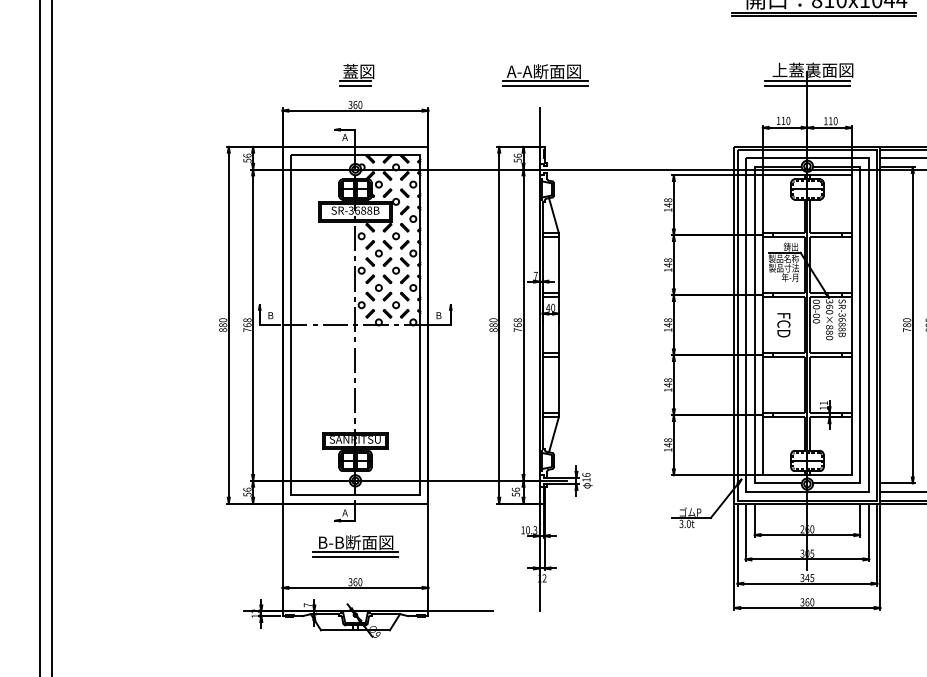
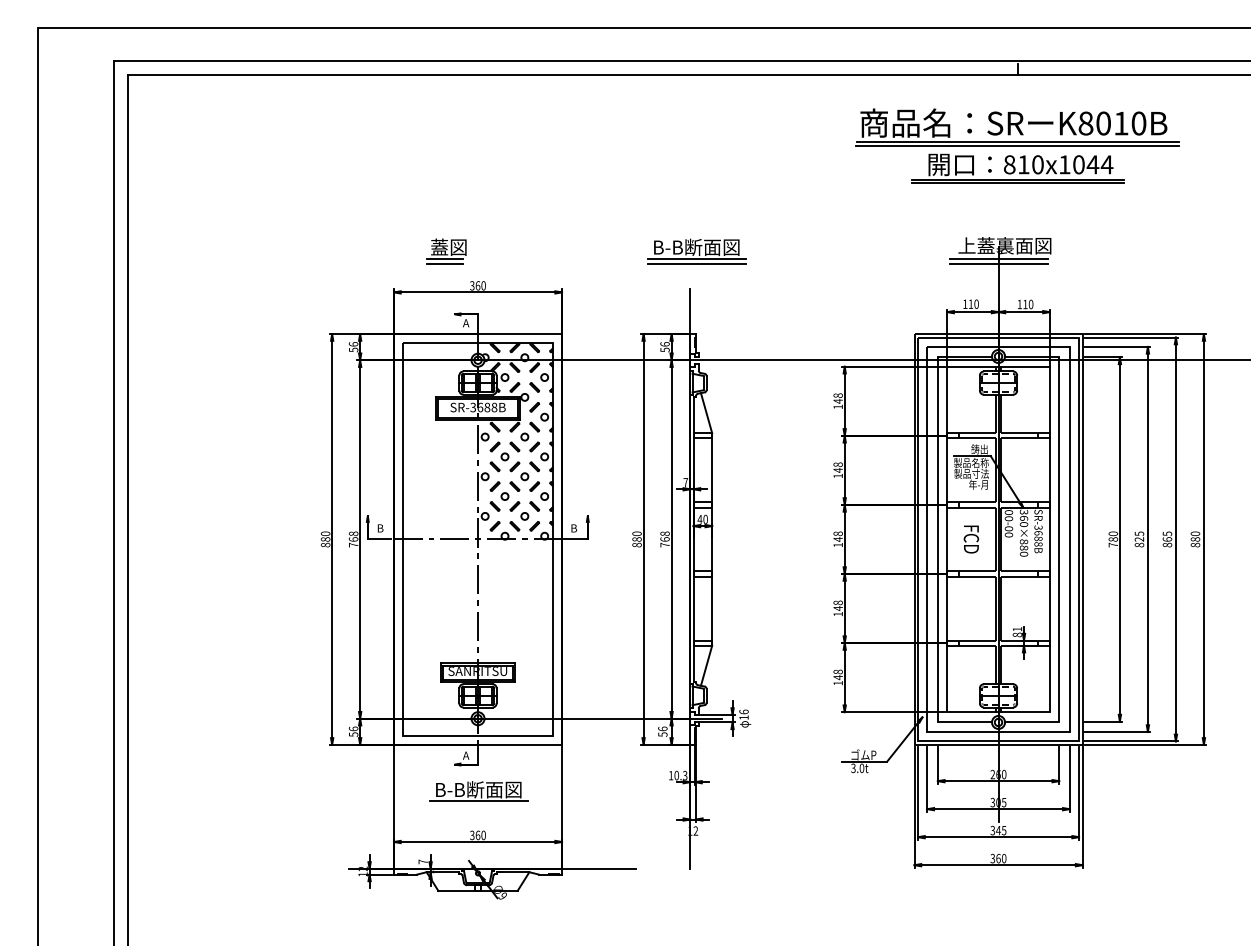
text: (544, 71) -> (695, 247), A-A断面図 -> B-B断面図
part: (356, 75) -> (446, 251), moved
text: (823, 407) -> (1016, 634), 11 -> 81
line: (355, 557) -> (478, 806), removed

